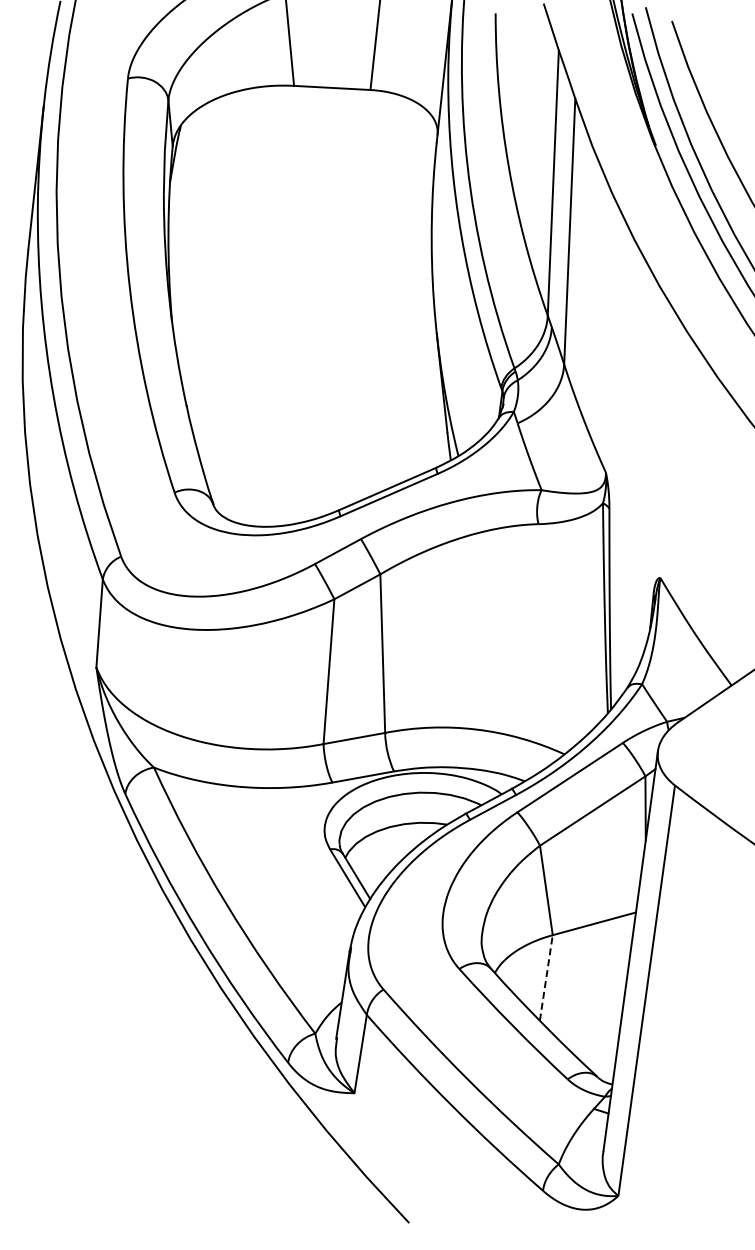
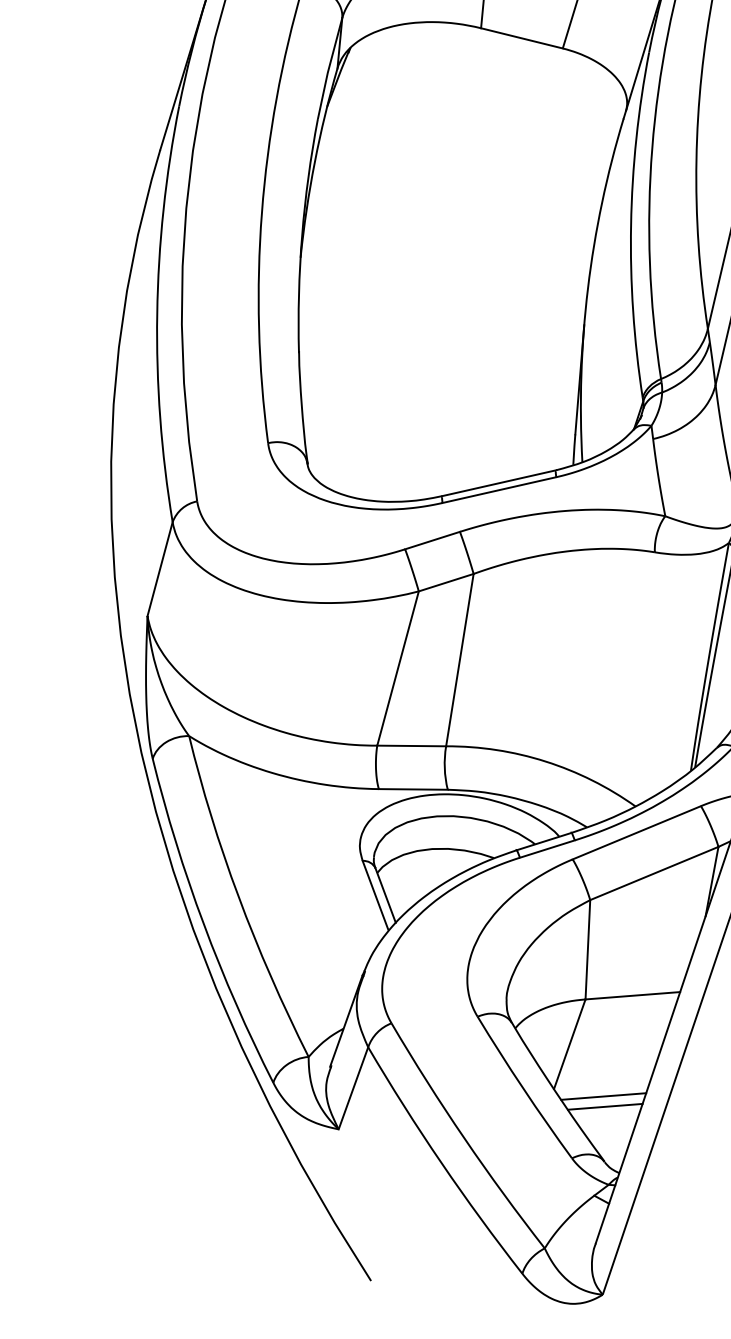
line: (546, 977) -> (570, 1043), dashed -> solid
line: (585, 1018) -> (603, 1096), added
line: (588, 1027) -> (605, 1106), added

